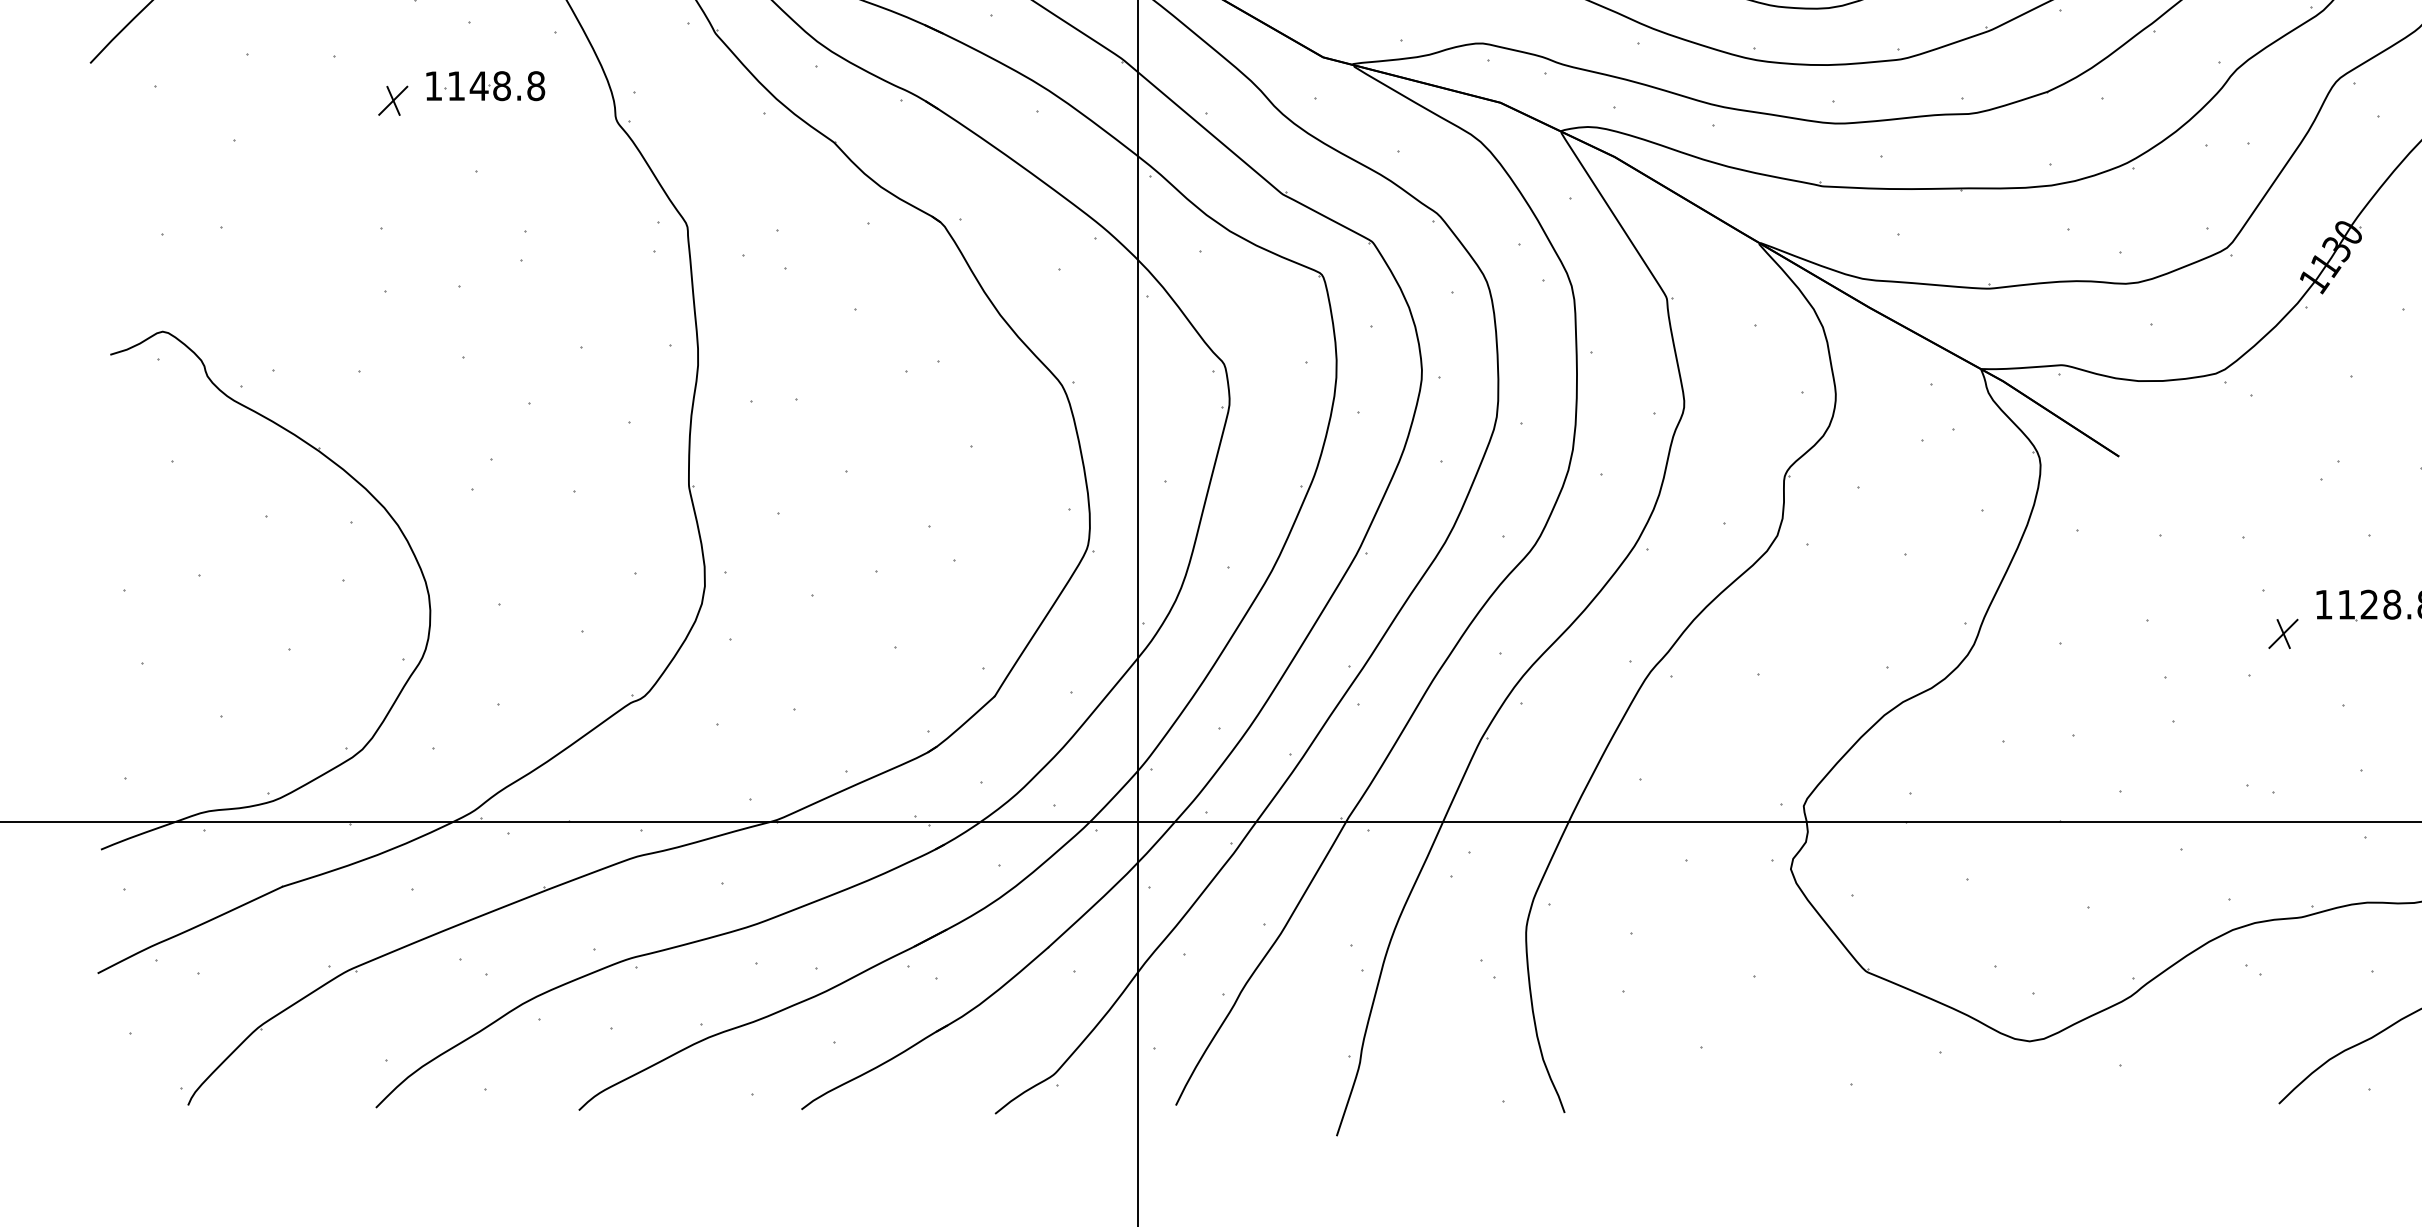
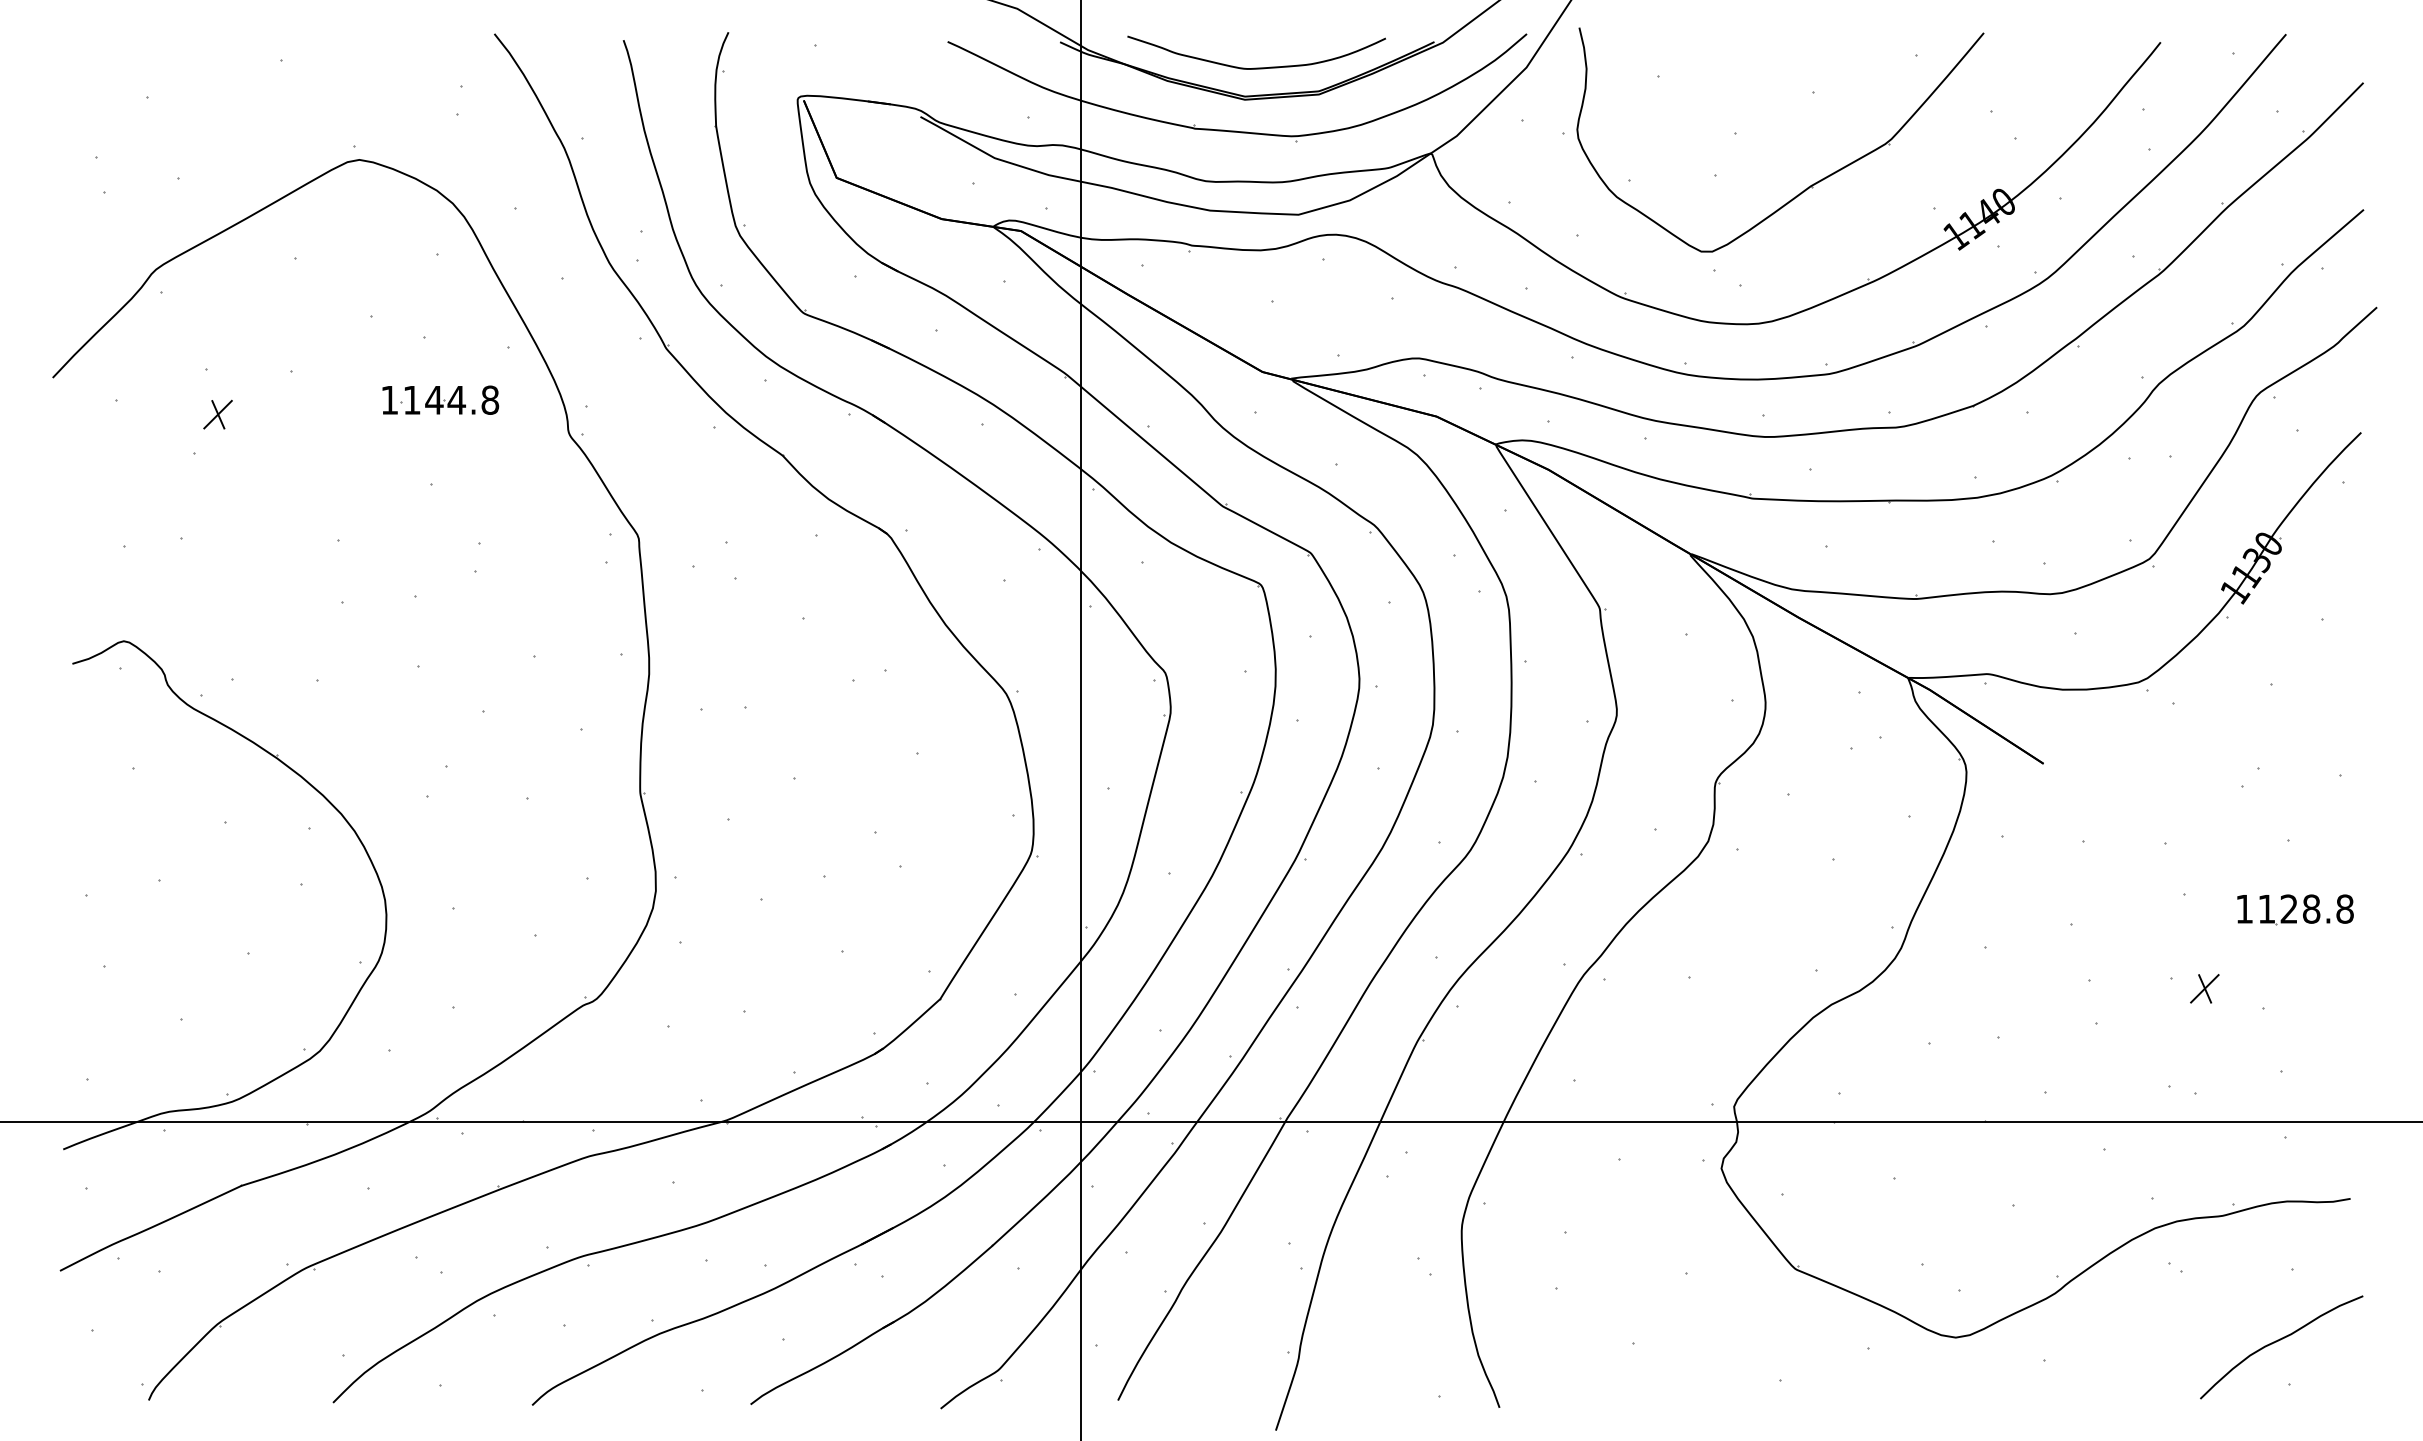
text: (501, 85) -> (456, 399), 1148.8 -> 1144.8
part: (392, 100) -> (217, 414), moved
part: (2283, 633) -> (2204, 988), moved

